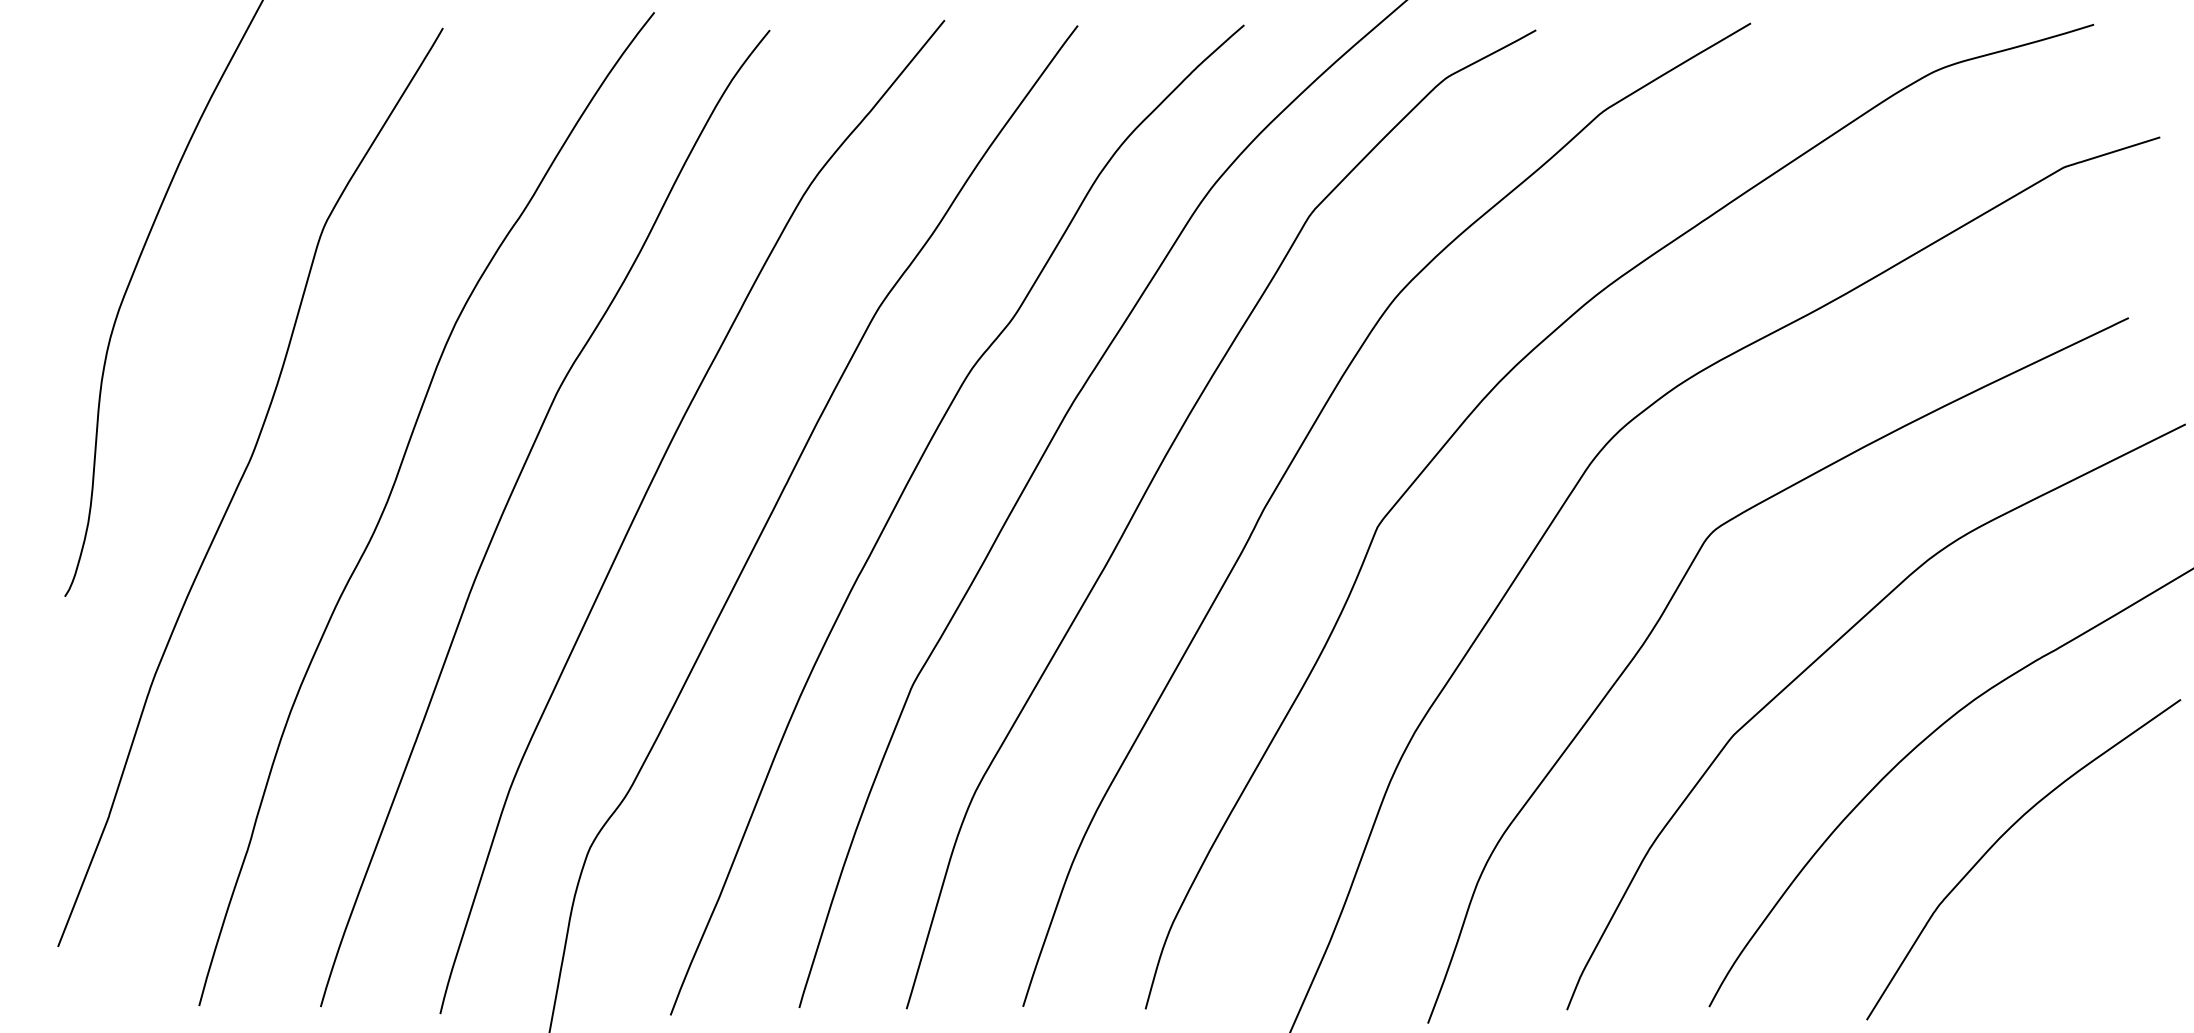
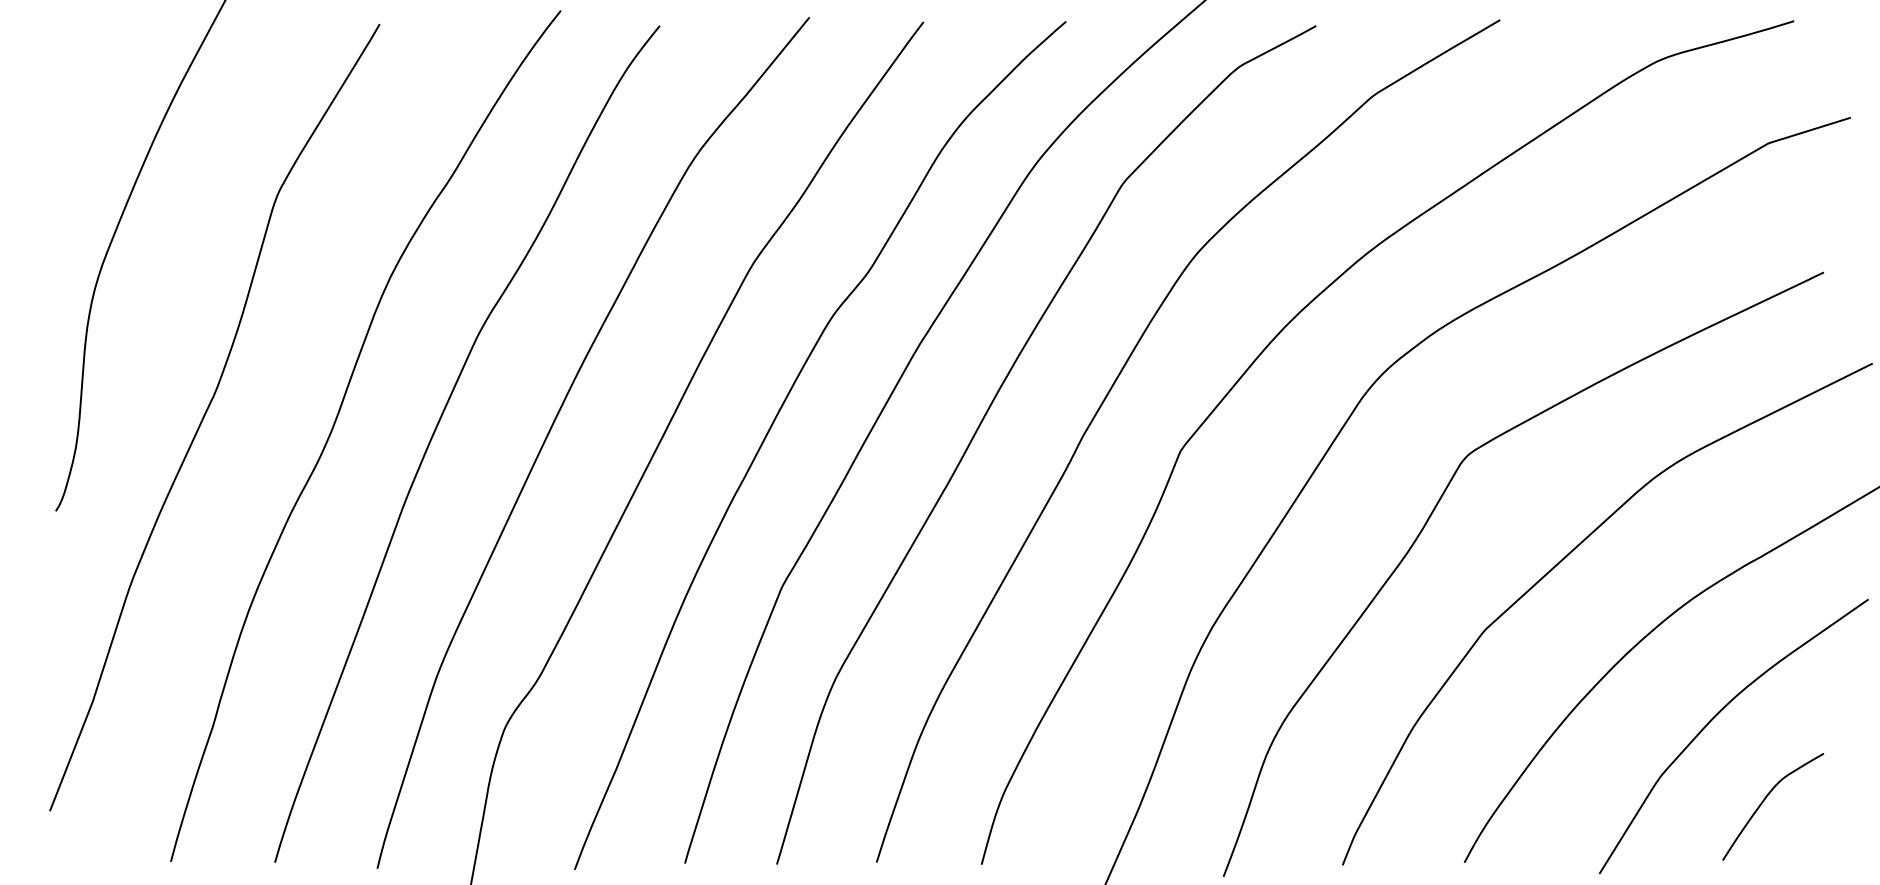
curve: (2059, 935) -> (1764, 801), added

